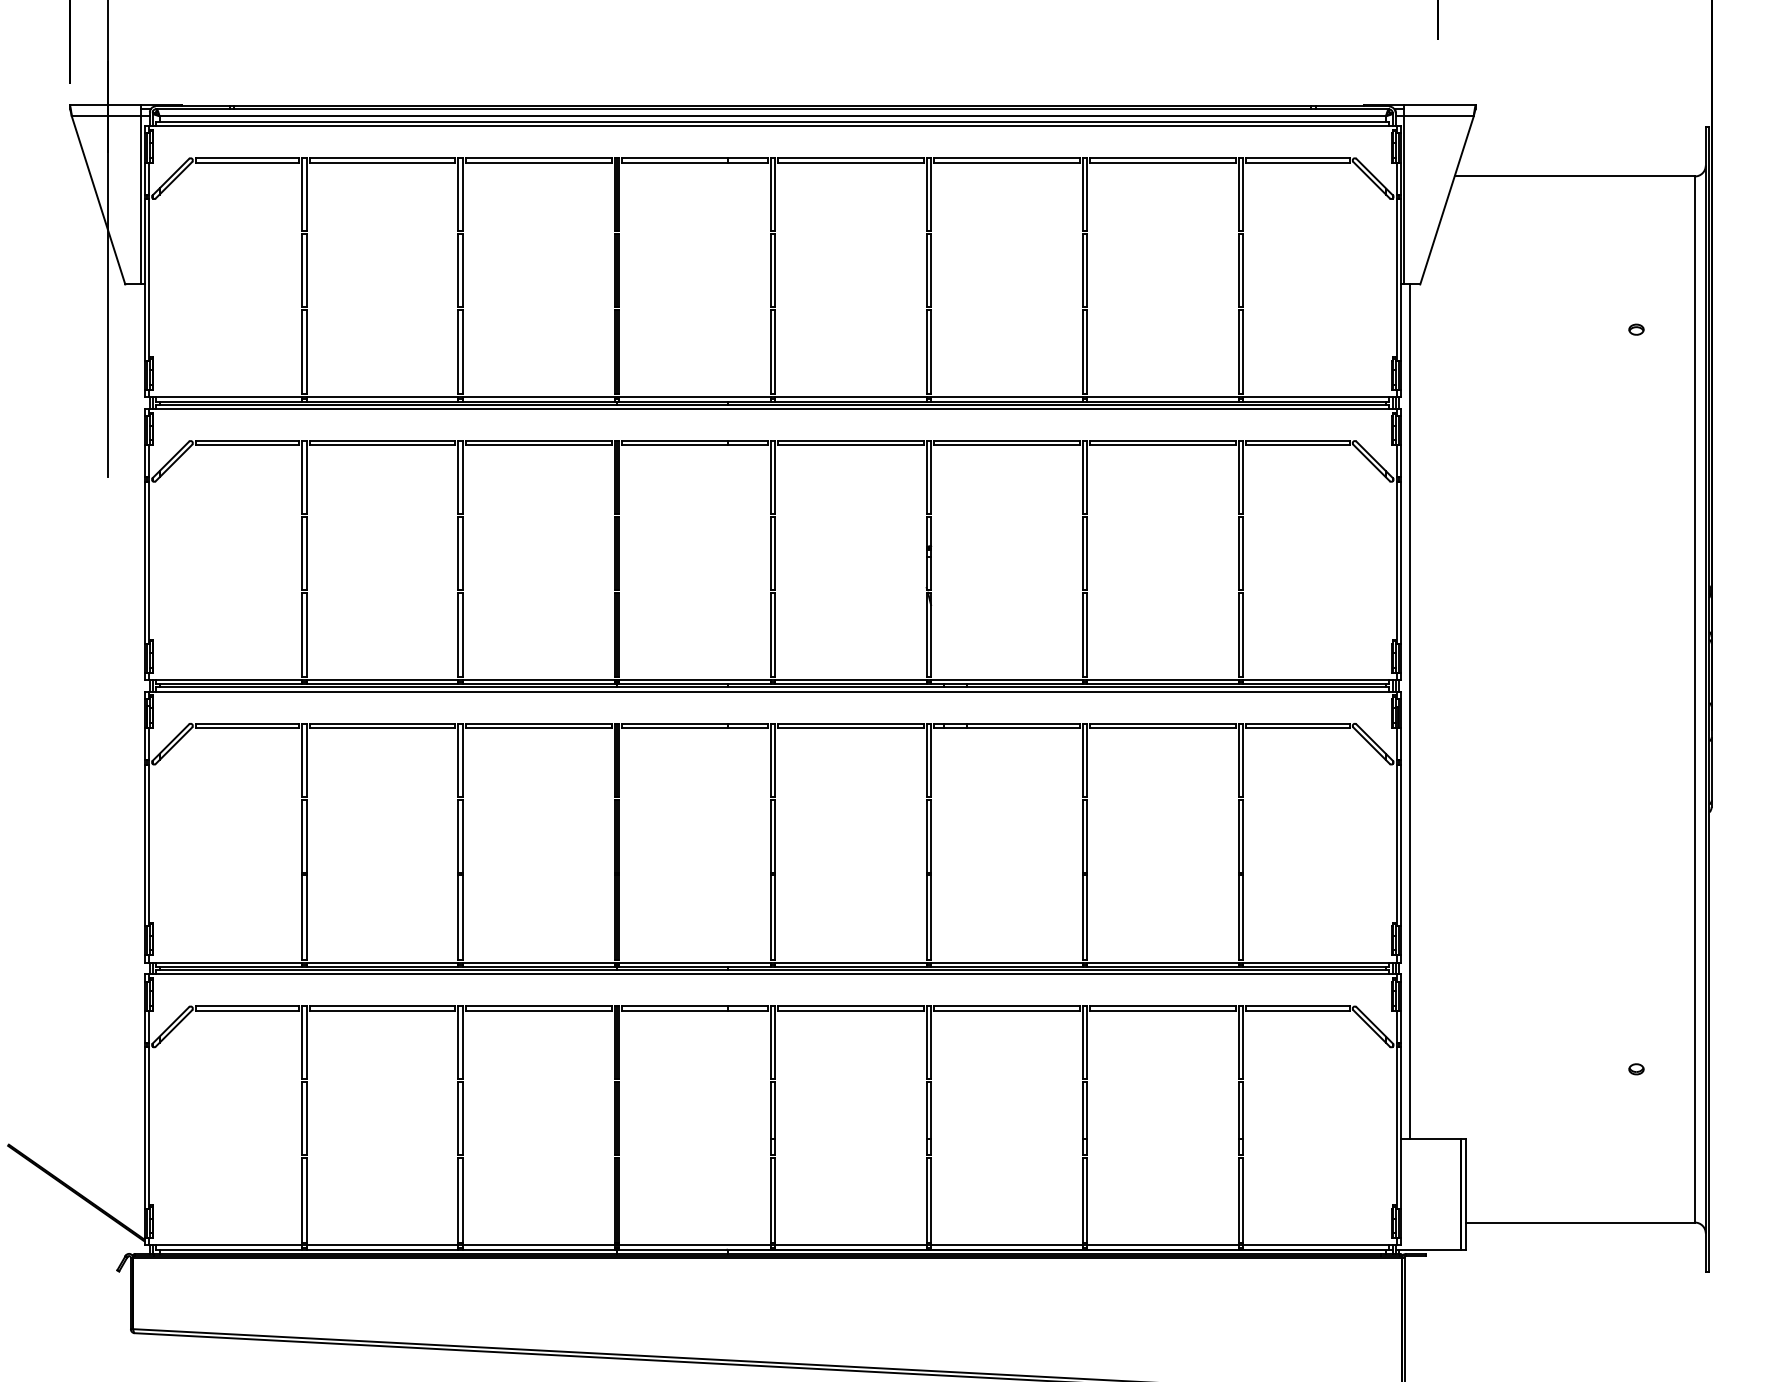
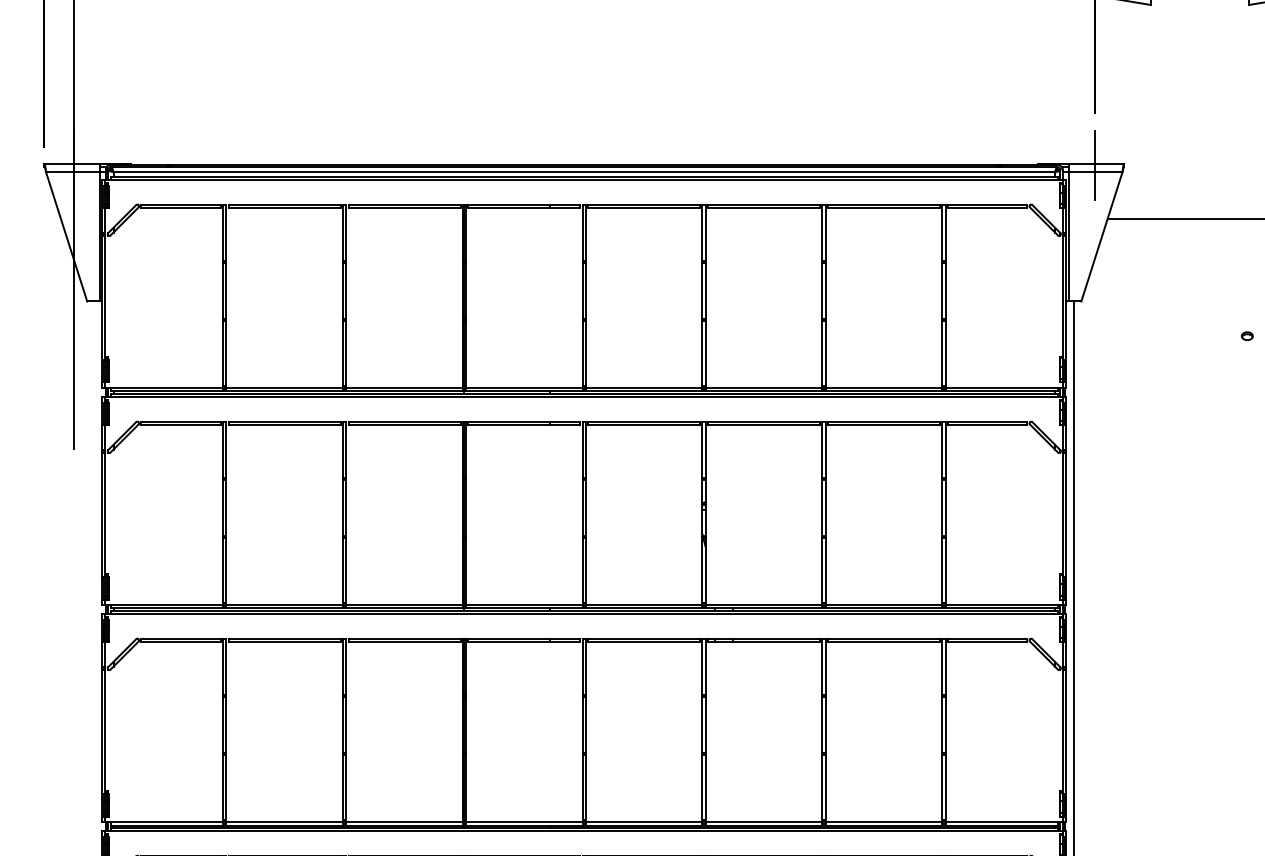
line: (1438, 107) -> (1095, 165), added

